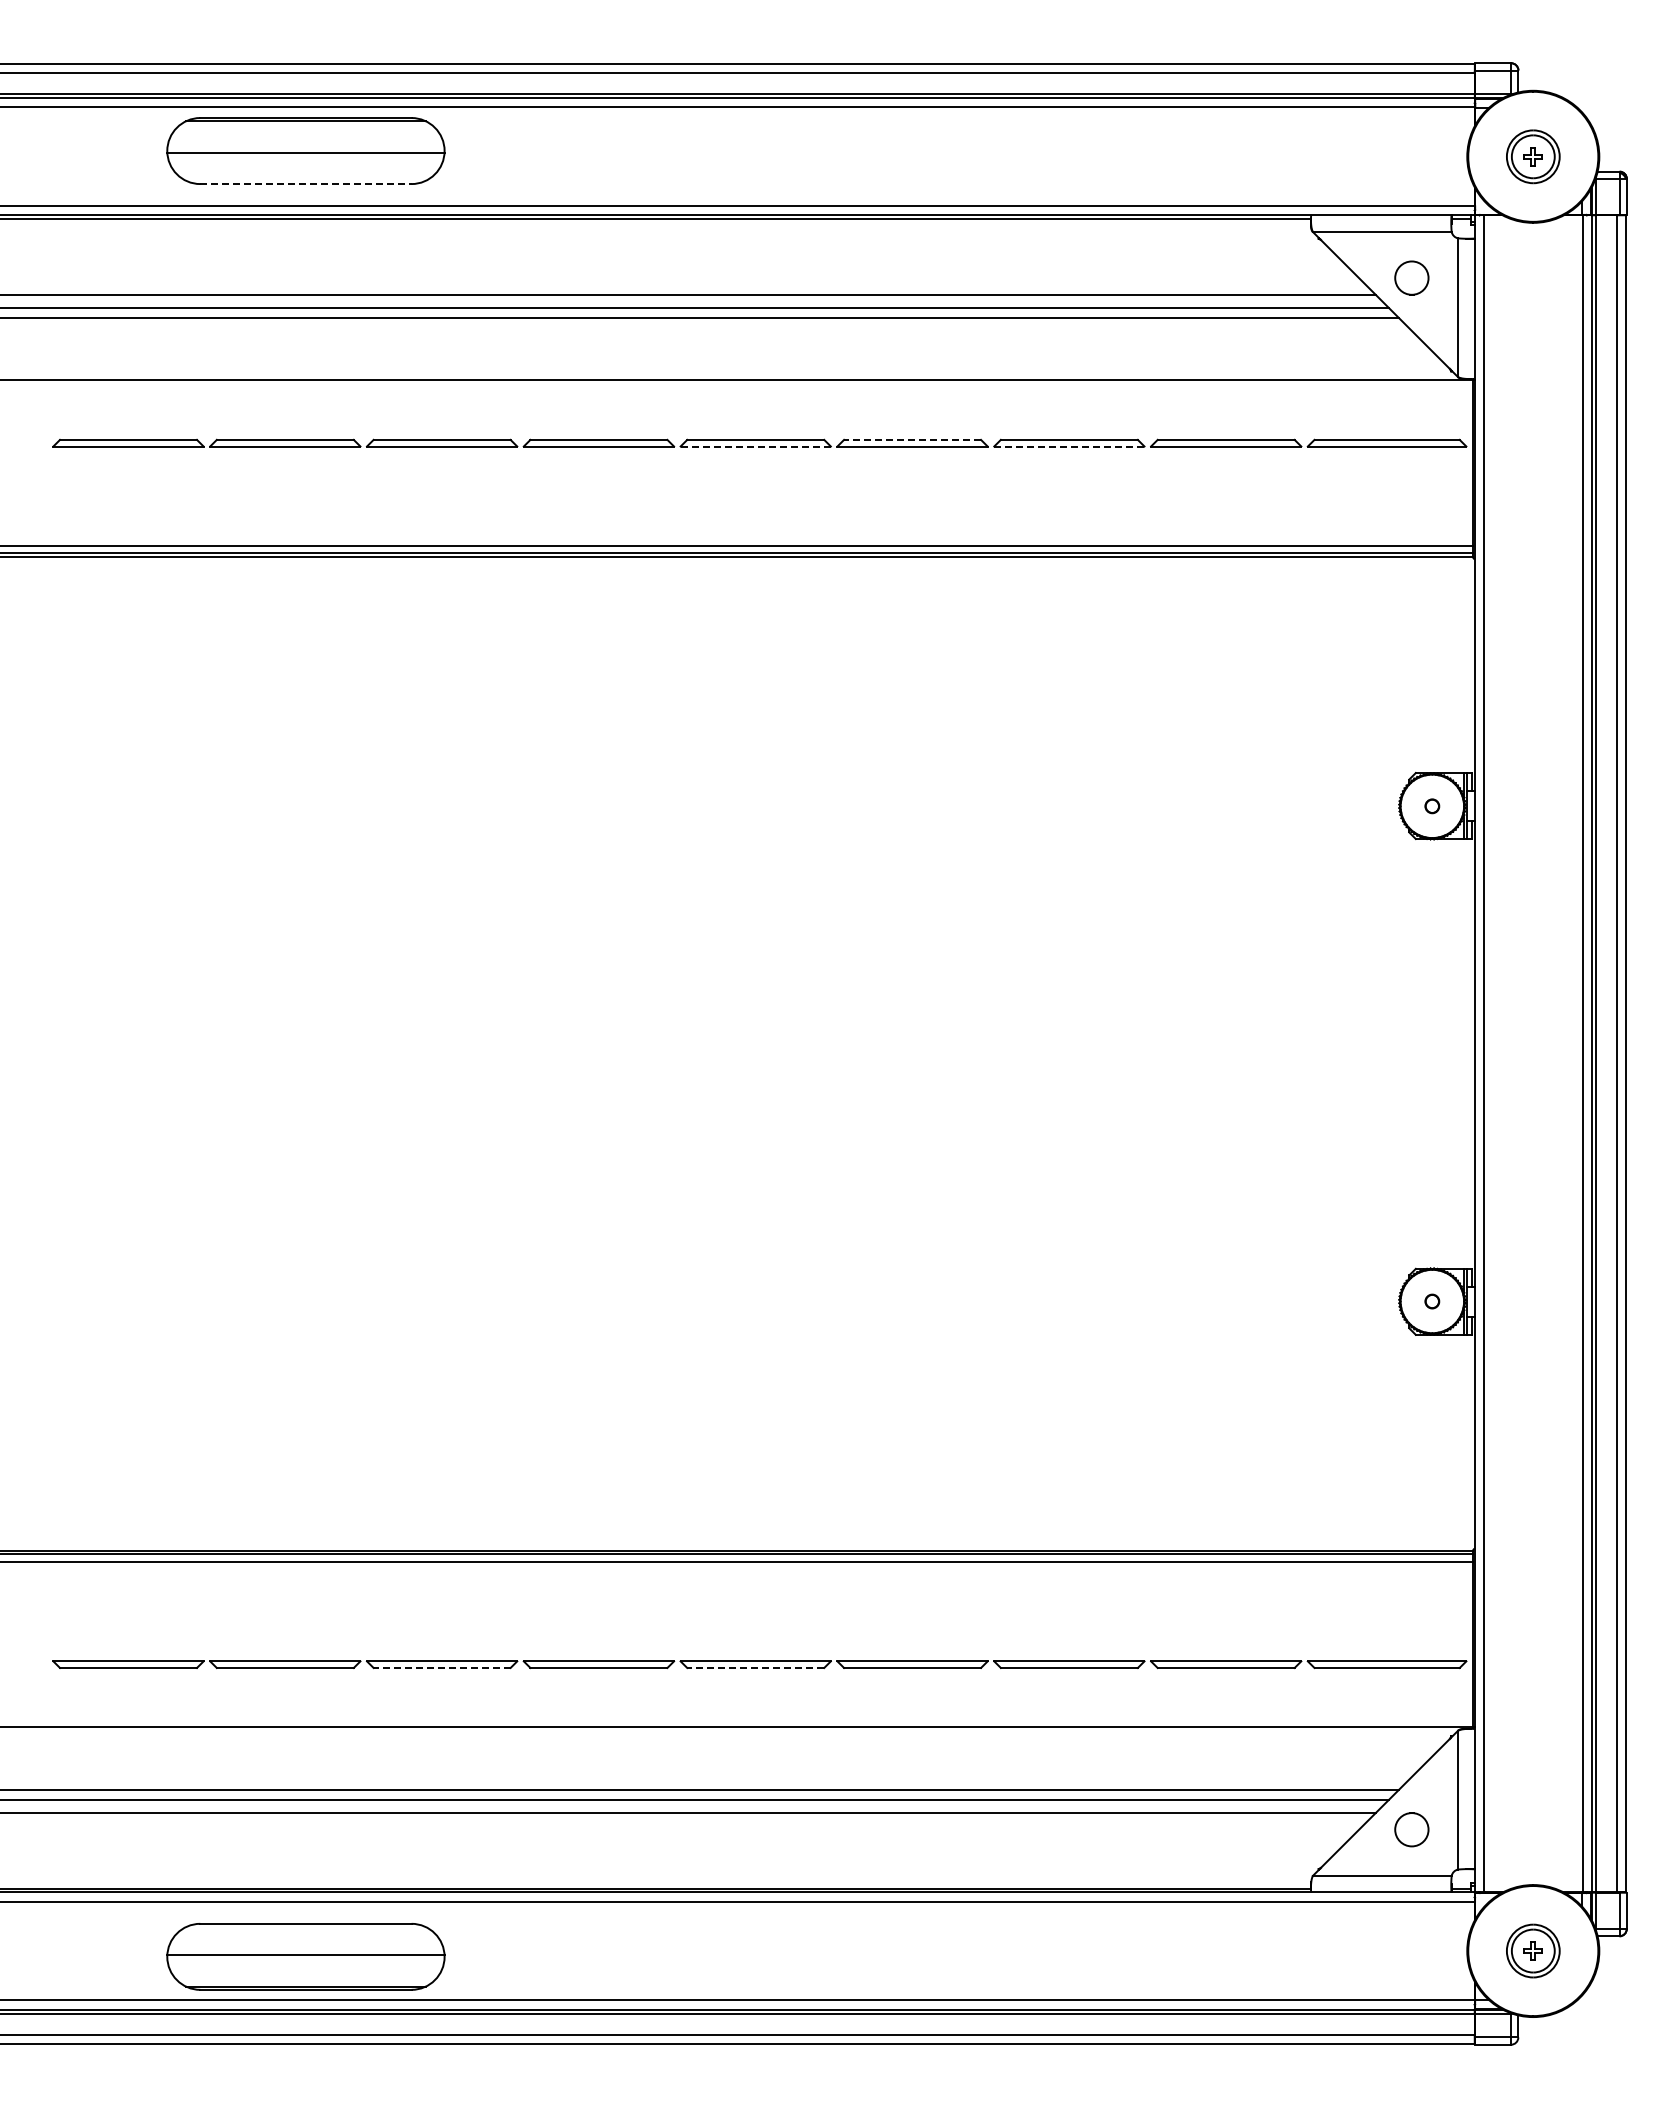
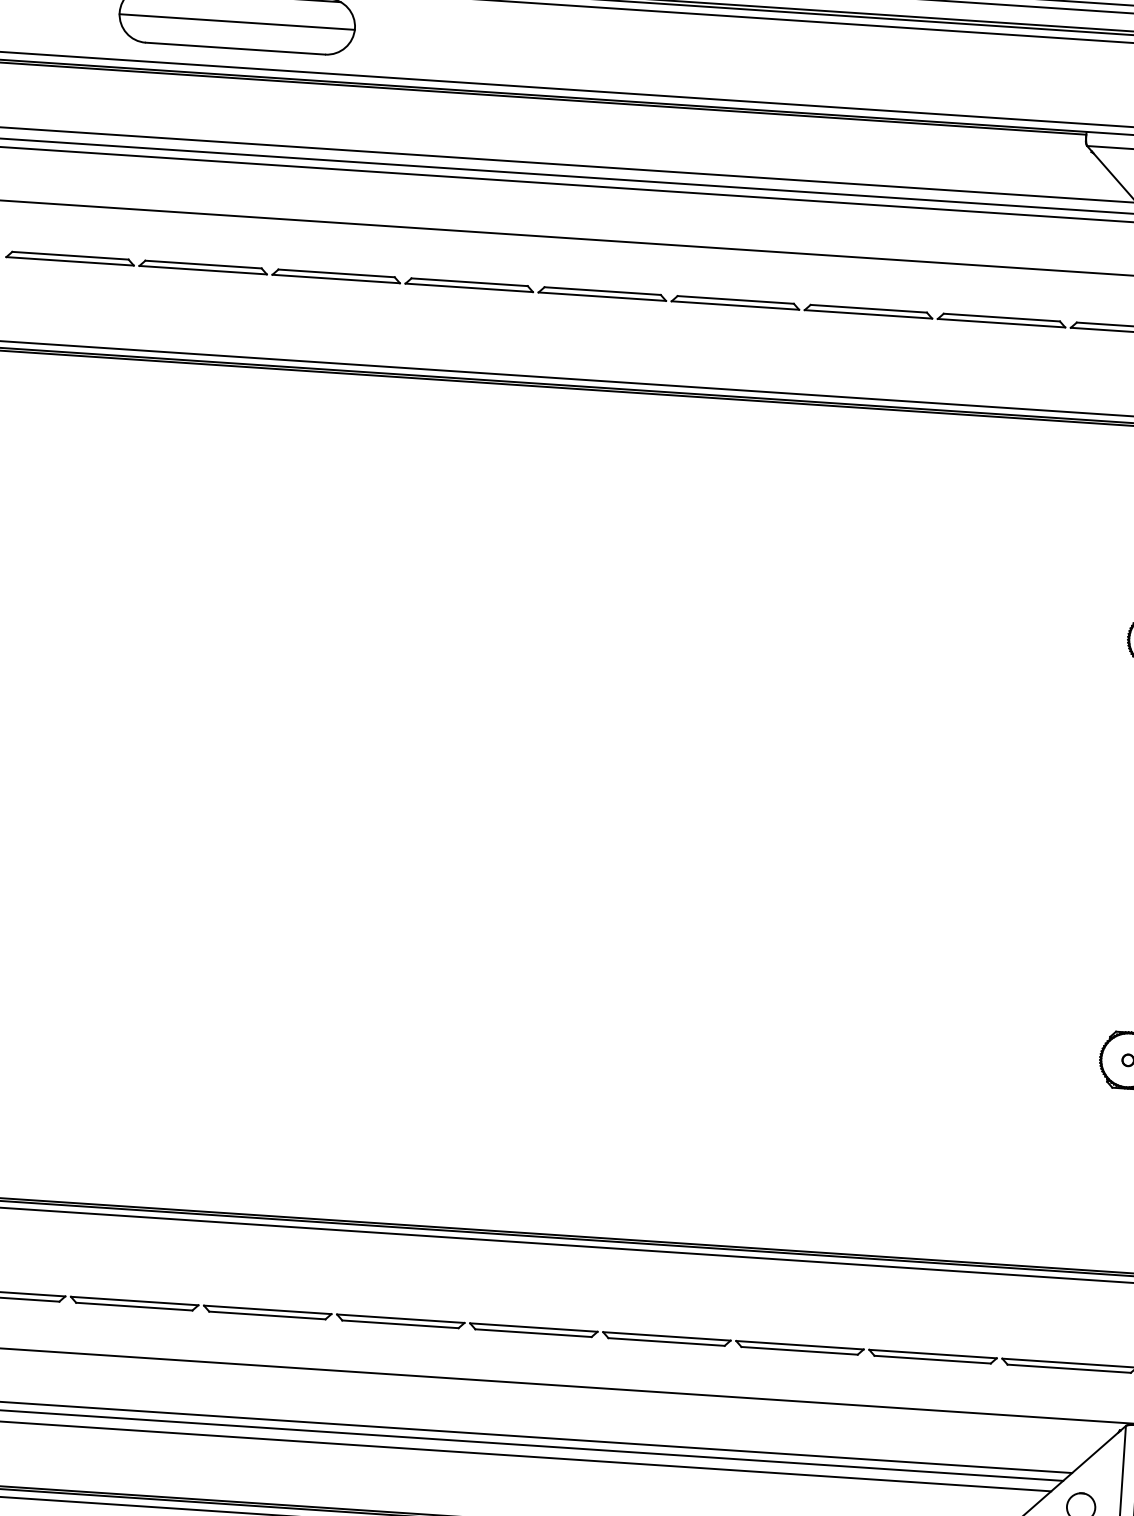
line: (305, 184) -> (235, 49), dashed -> solid
line: (912, 439) -> (735, 299), dashed -> solid
line: (755, 446) -> (602, 296), dashed -> solid
line: (1068, 446) -> (867, 314), dashed -> solid
line: (442, 1667) -> (267, 1315), dashed -> solid
line: (755, 1667) -> (533, 1332), dashed -> solid

